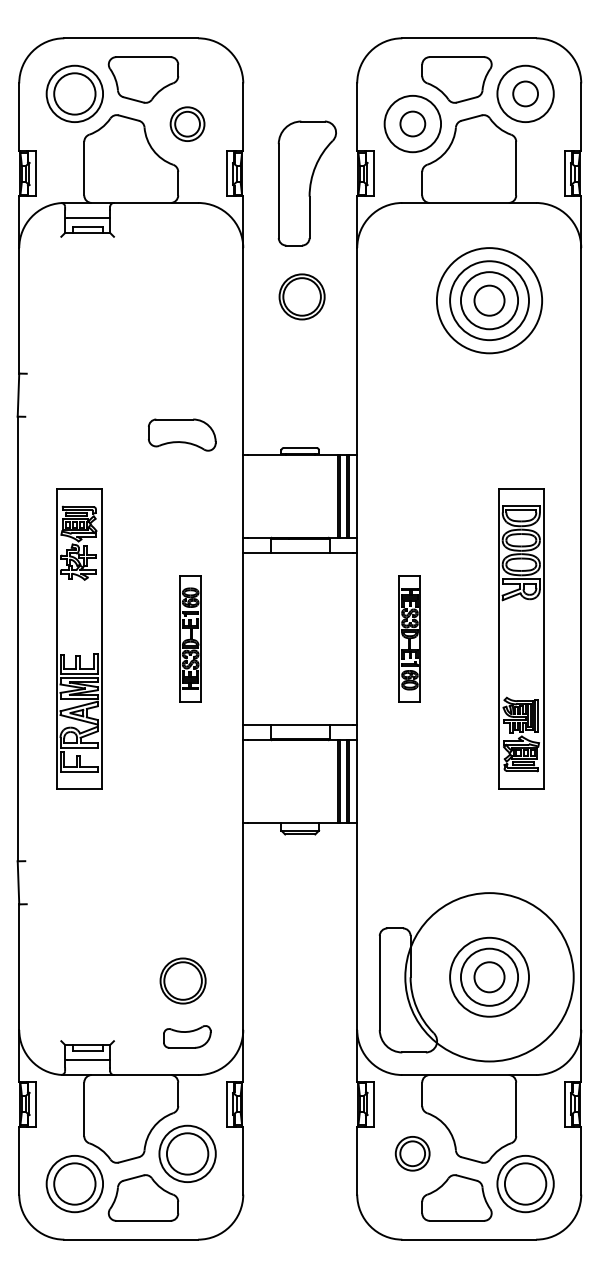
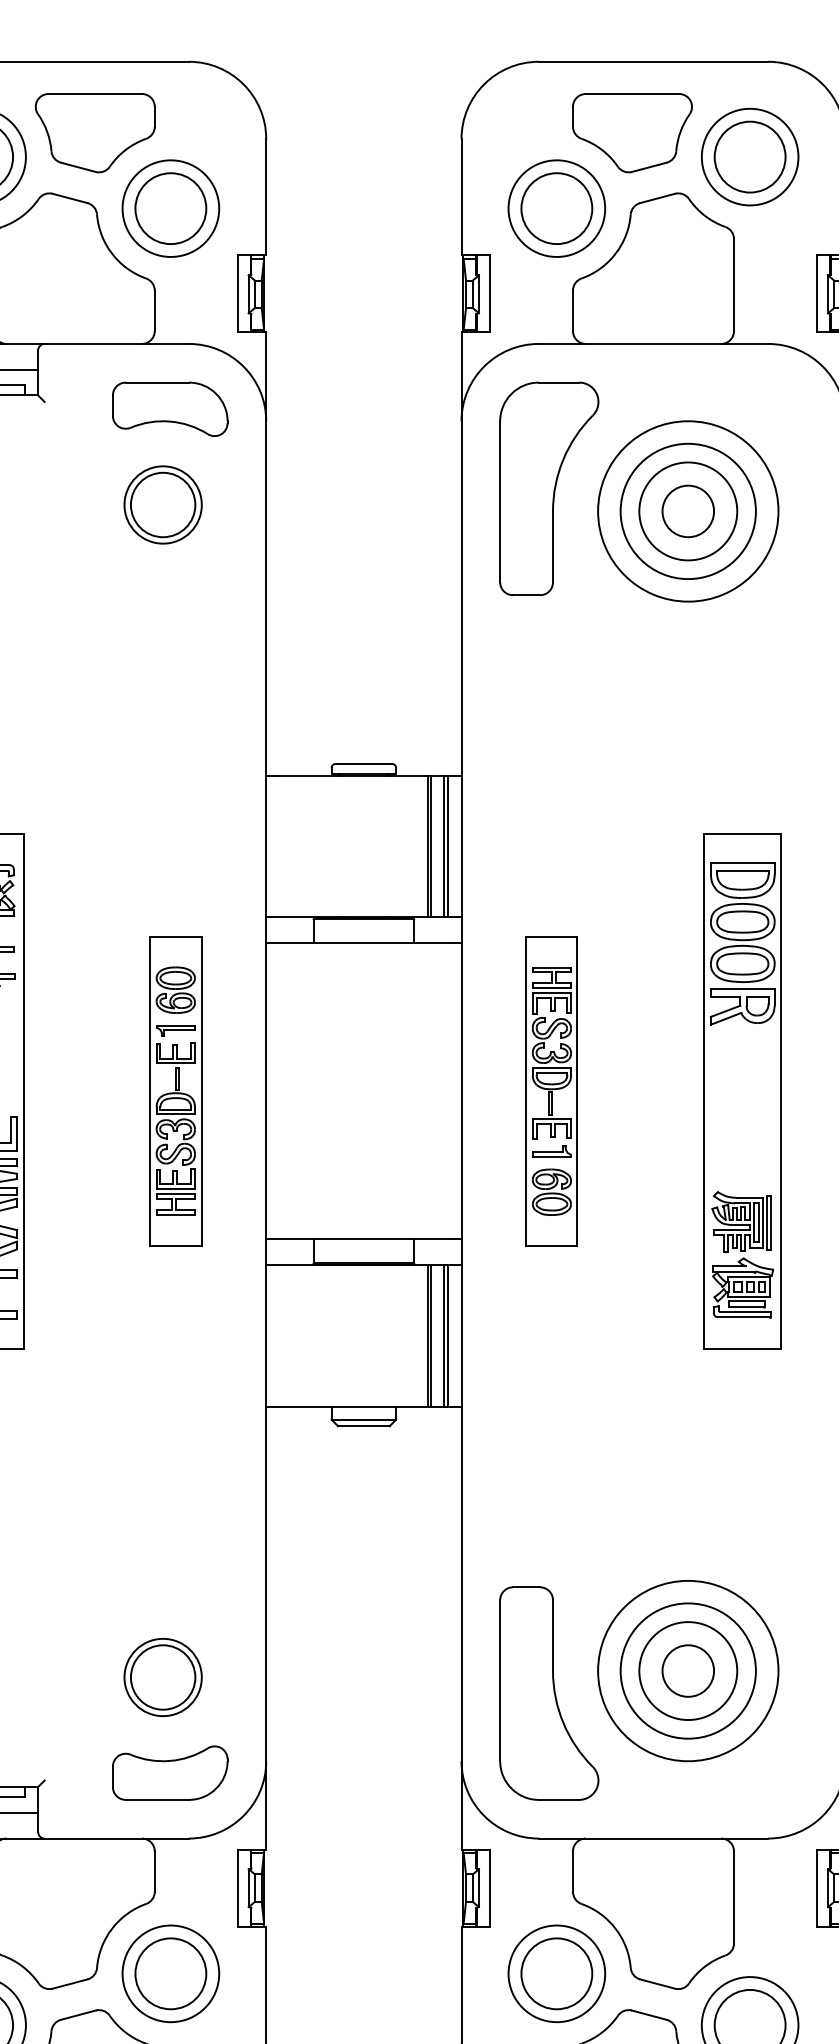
circle: (525, 93) -> (749, 156), size x1.67
circle: (412, 123) -> (556, 207), size x1.67
part: (187, 124) -> (170, 209), size x1.67
part: (306, 183) -> (547, 488), moved
part: (301, 296) -> (162, 504), moved
part: (182, 434) -> (170, 408), moved
part: (190, 638) -> (175, 1090), size x1.43
part: (409, 638) -> (551, 1090), size x1.43
circle: (489, 976) -> (688, 1669), size x0.62
part: (187, 1036) -> (170, 1772), size x1.43
part: (412, 1153) -> (556, 1973), size x1.67

